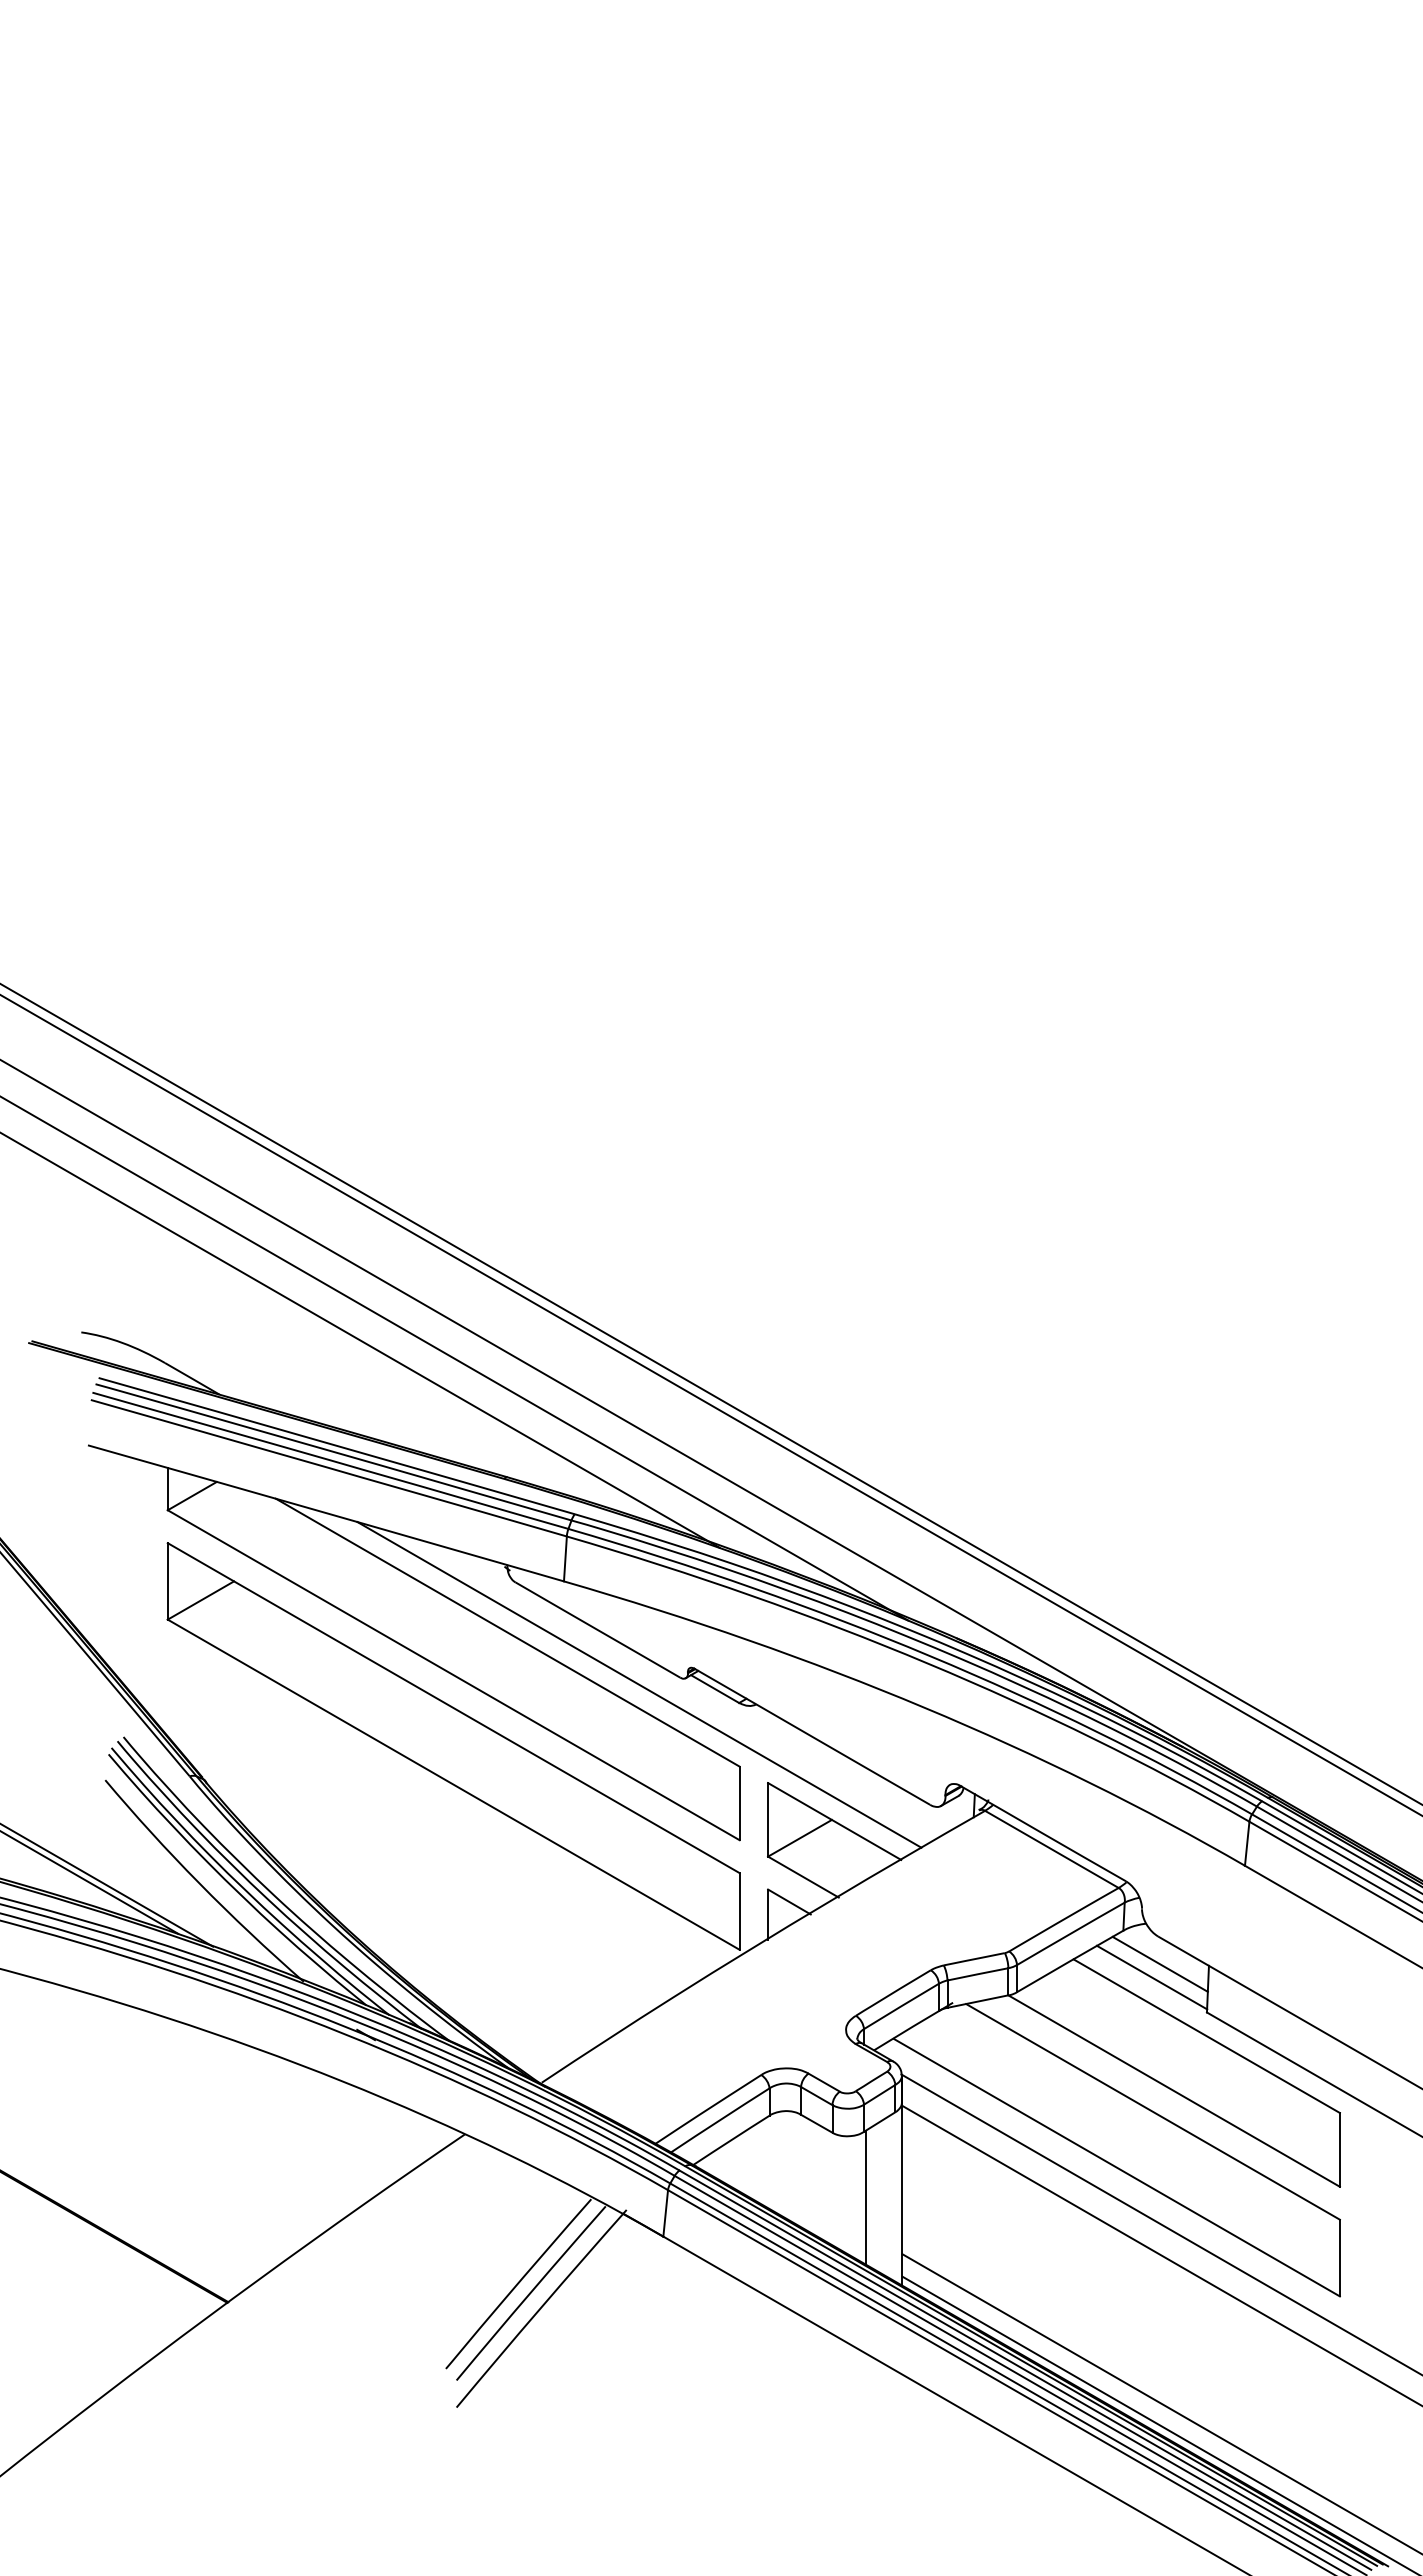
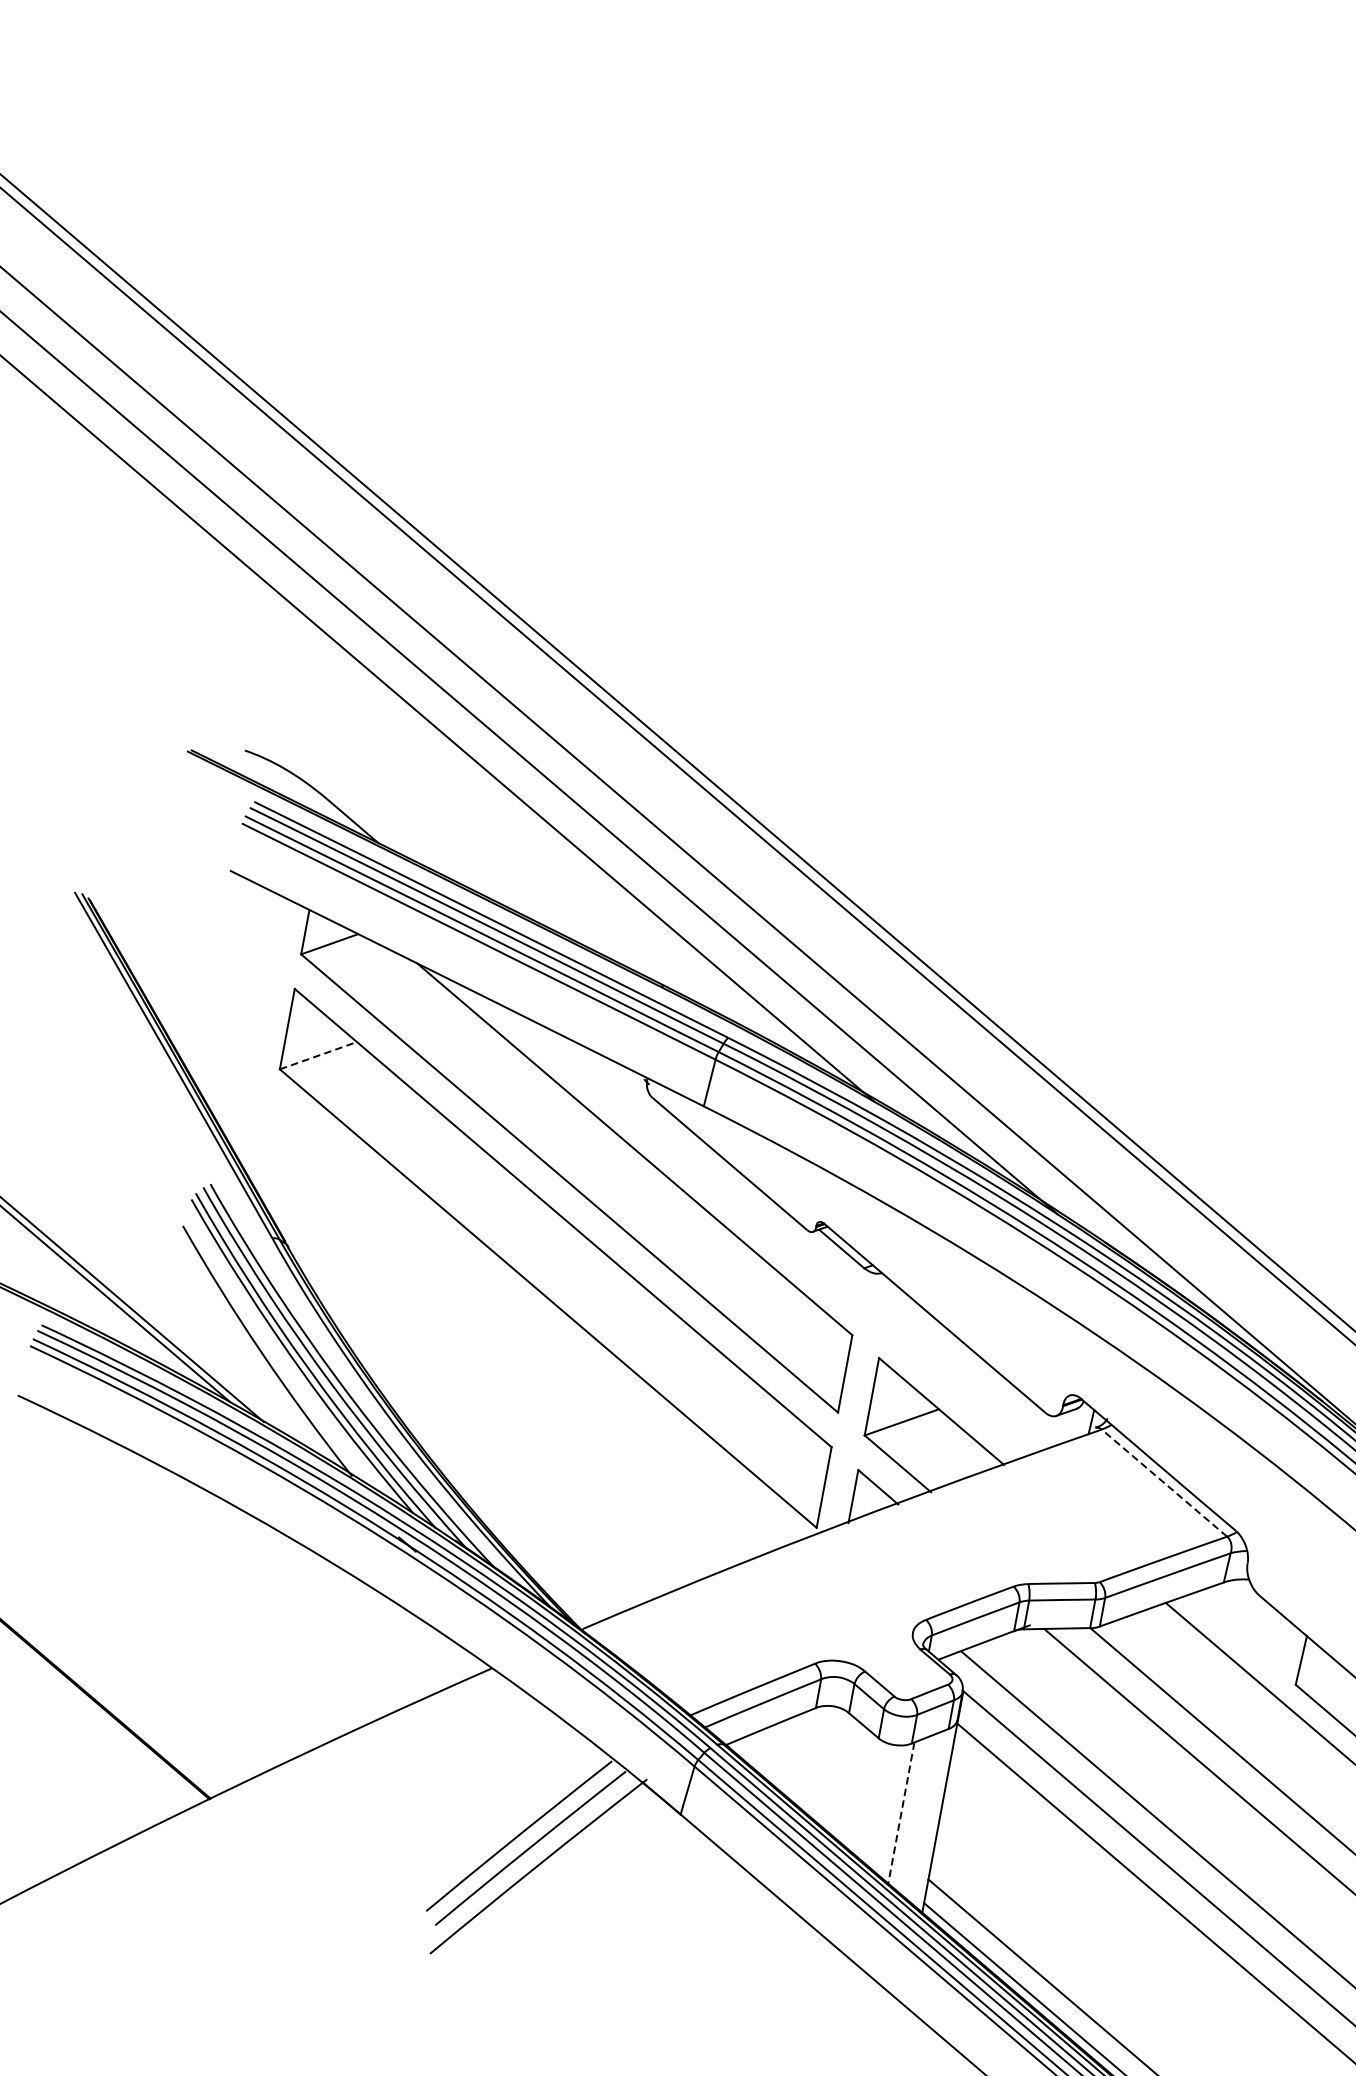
line: (201, 1600) -> (319, 1055), solid -> dashed
line: (639, 1684) -> (763, 1229), removed
line: (1051, 1849) -> (1164, 1483), solid -> dashed
line: (1159, 1963) -> (1255, 1624), removed
line: (1151, 1977) -> (1244, 1637), removed
line: (866, 2198) -> (901, 1813), solid -> dashed

